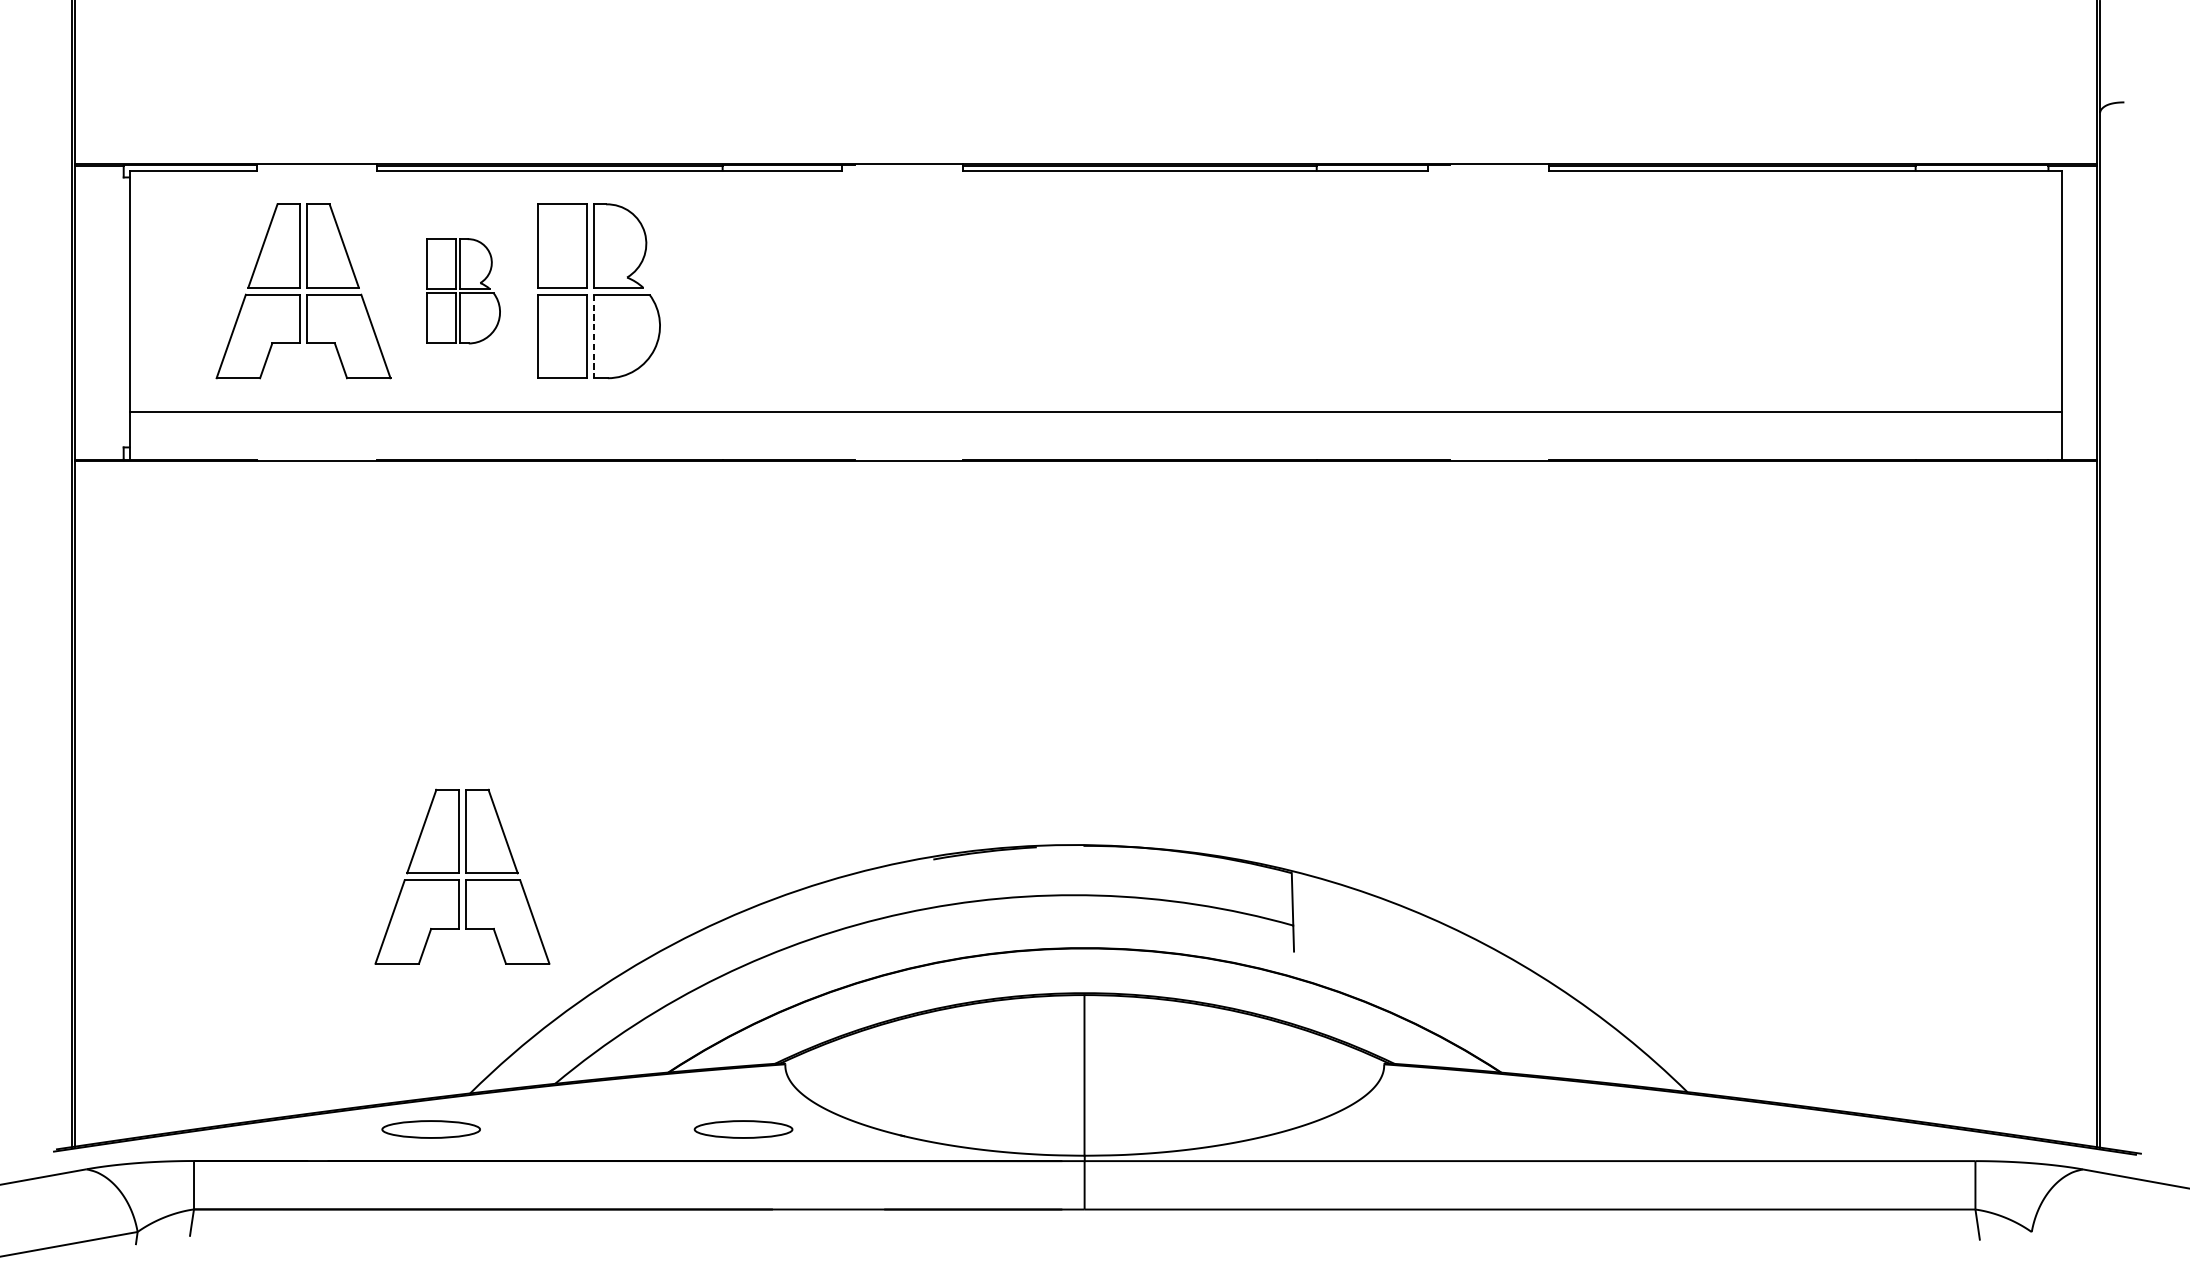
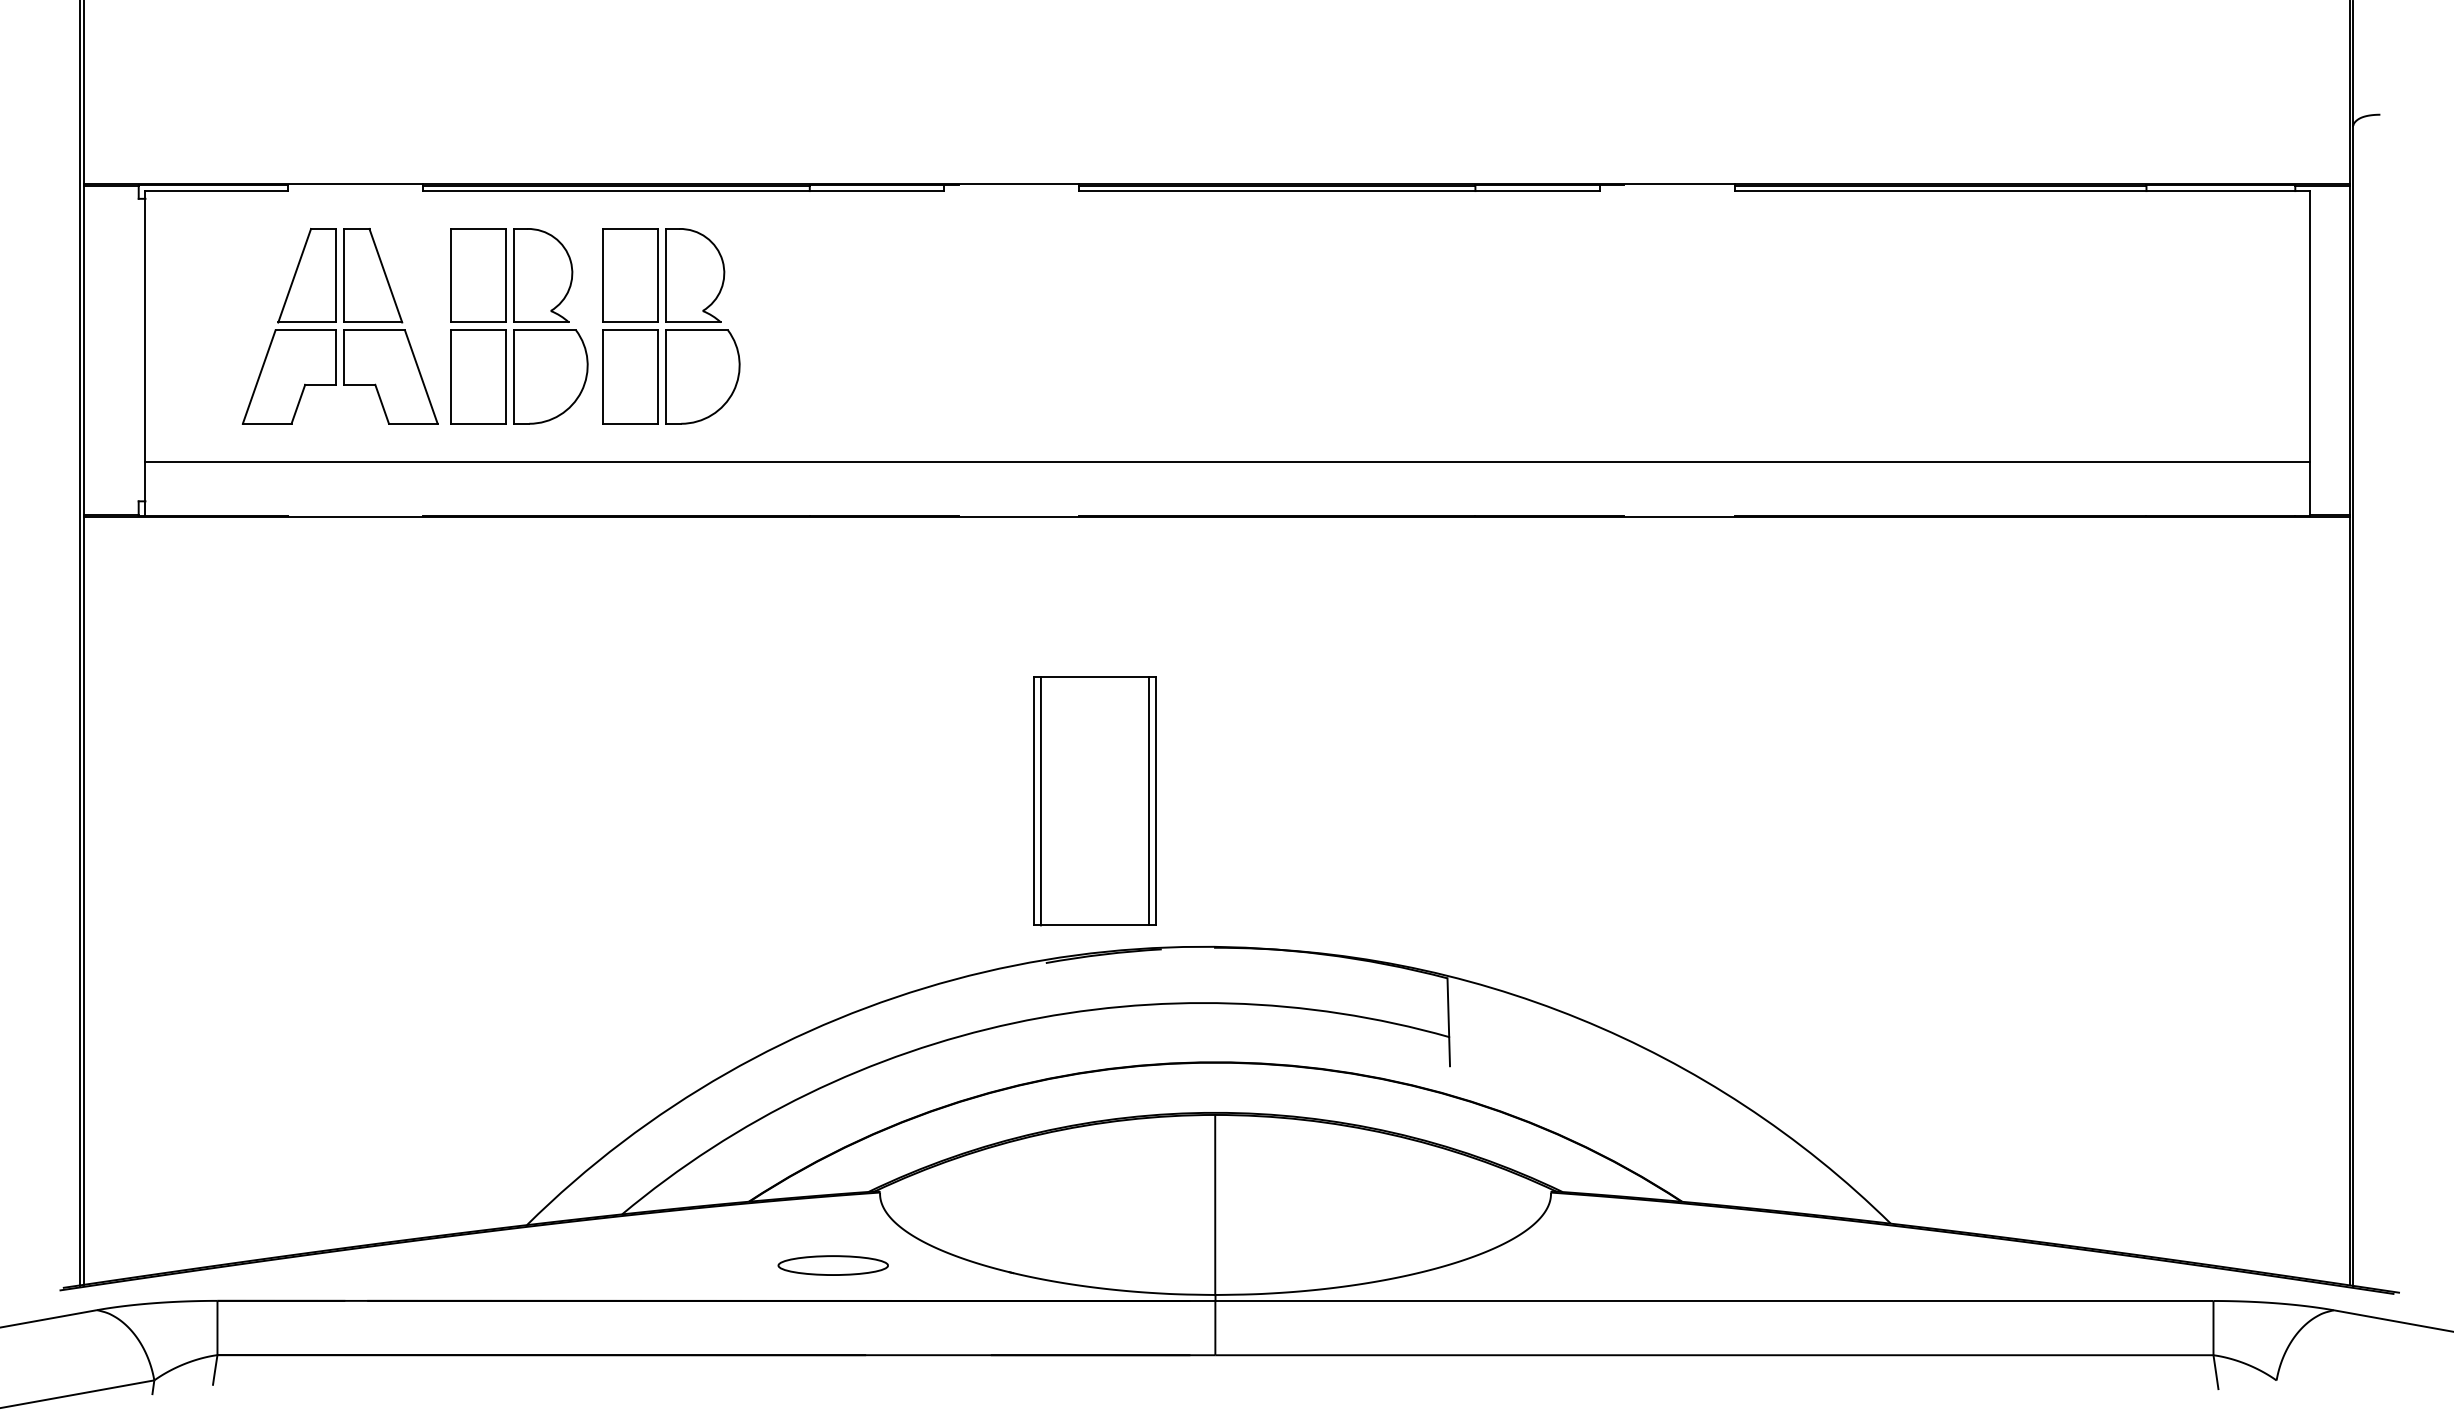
part: (463, 291) -> (519, 326), size x1.67
line: (593, 336) -> (665, 377), dashed -> solid
part: (976, 715) -> (1094, 801), added
part: (461, 876) -> (517, 982), removed
part: (430, 1129) -> (482, 1265), removed

